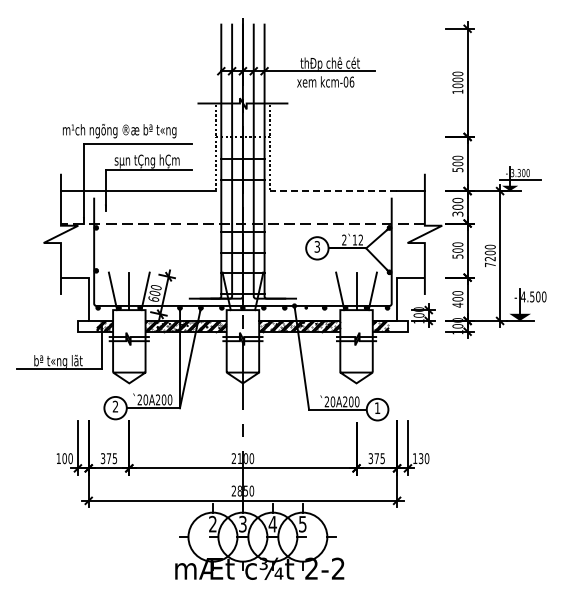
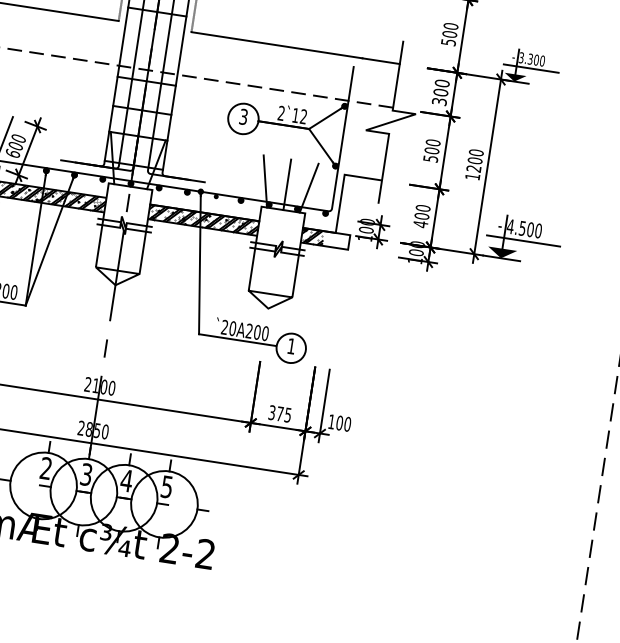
line: (333, 191) -> (276, 45), dashed -> solid
text: (490, 264) -> (472, 176), 7200 -> 1200
line: (534, 305) -> (523, 240), added
text: (420, 458) -> (338, 422), 130 -> 100

